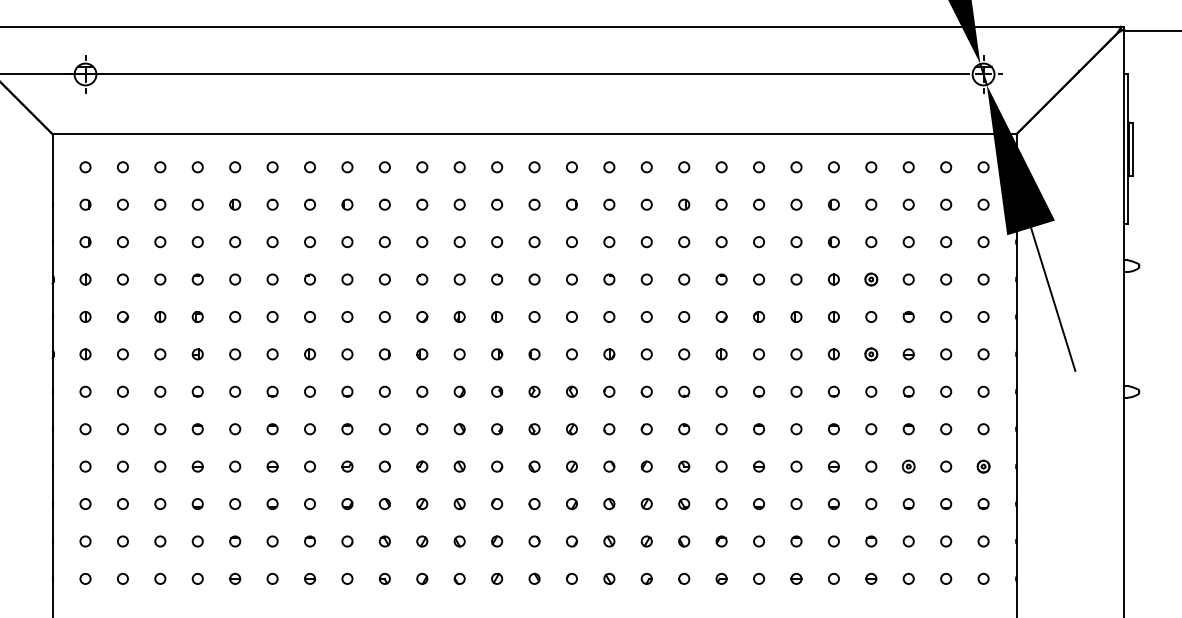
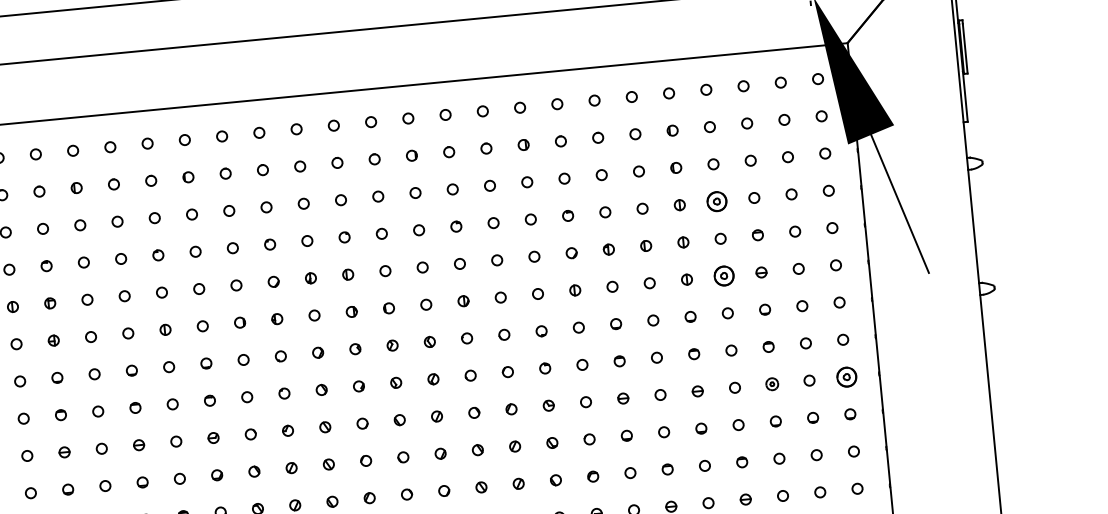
part: (871, 279) -> (717, 201), size x1.6
part: (871, 354) -> (724, 276), size x1.6
part: (983, 466) -> (846, 376), size x1.6

